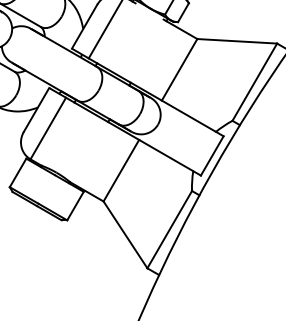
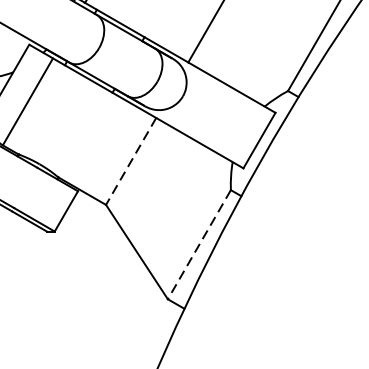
line: (121, 170) -> (131, 161), solid -> dashed
line: (169, 229) -> (199, 244), solid -> dashed

